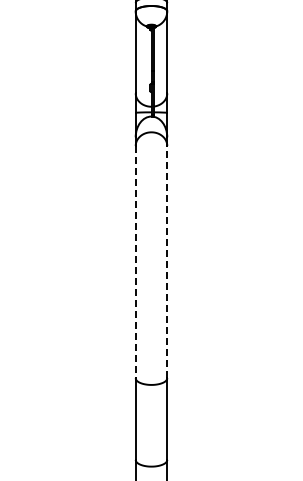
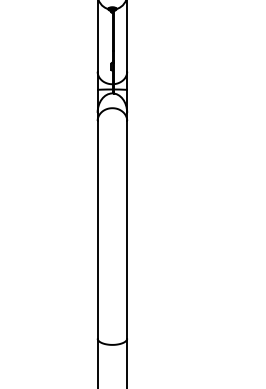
line: (167, 261) -> (127, 229), dashed -> solid
line: (135, 262) -> (97, 230), dashed -> solid

